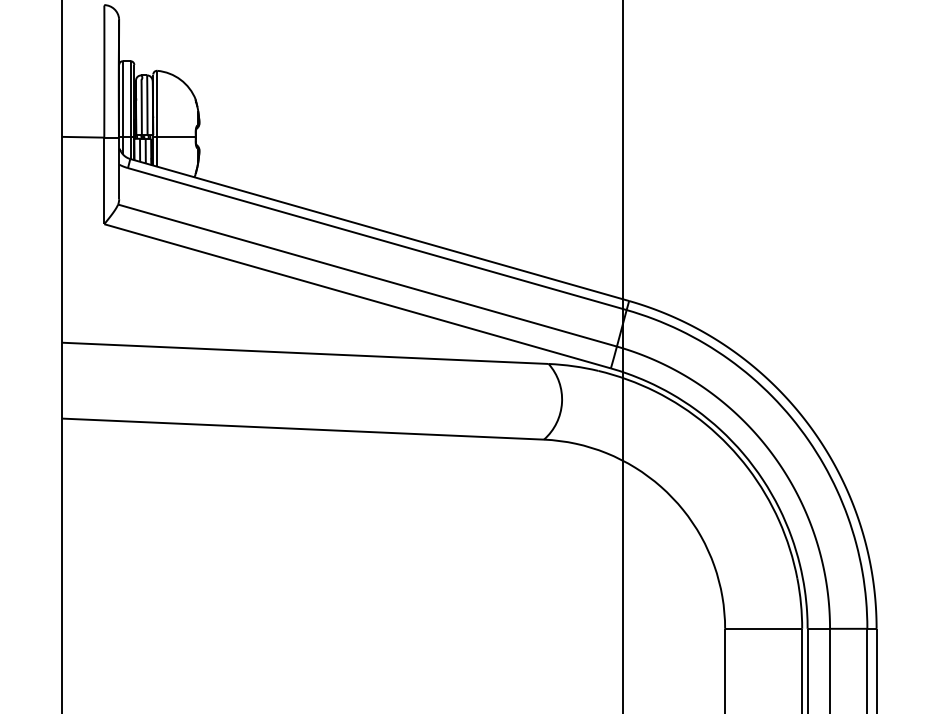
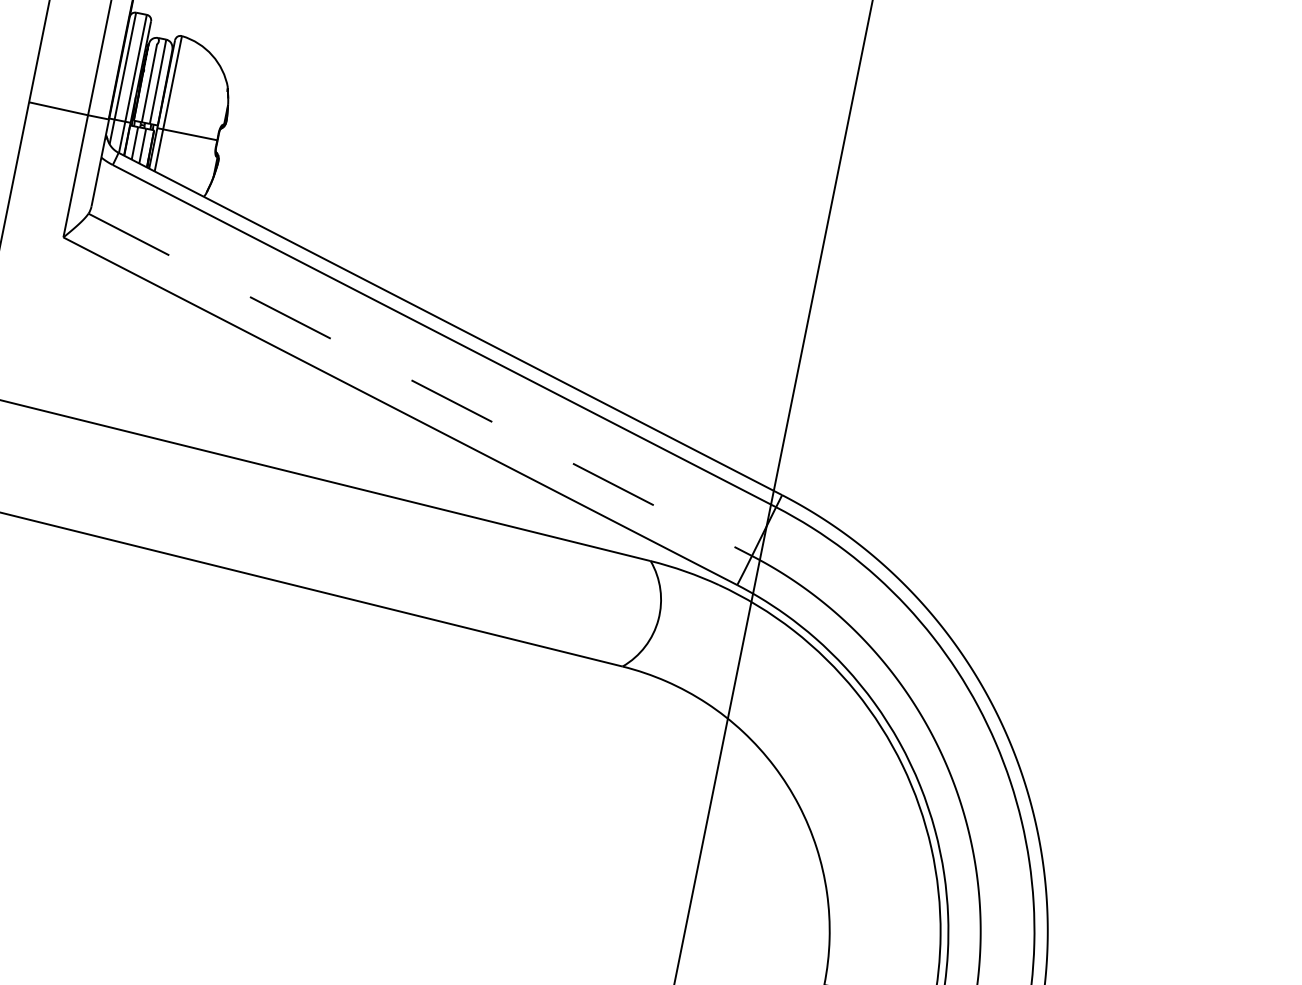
line: (368, 275) -> (421, 384), solid -> dashed

